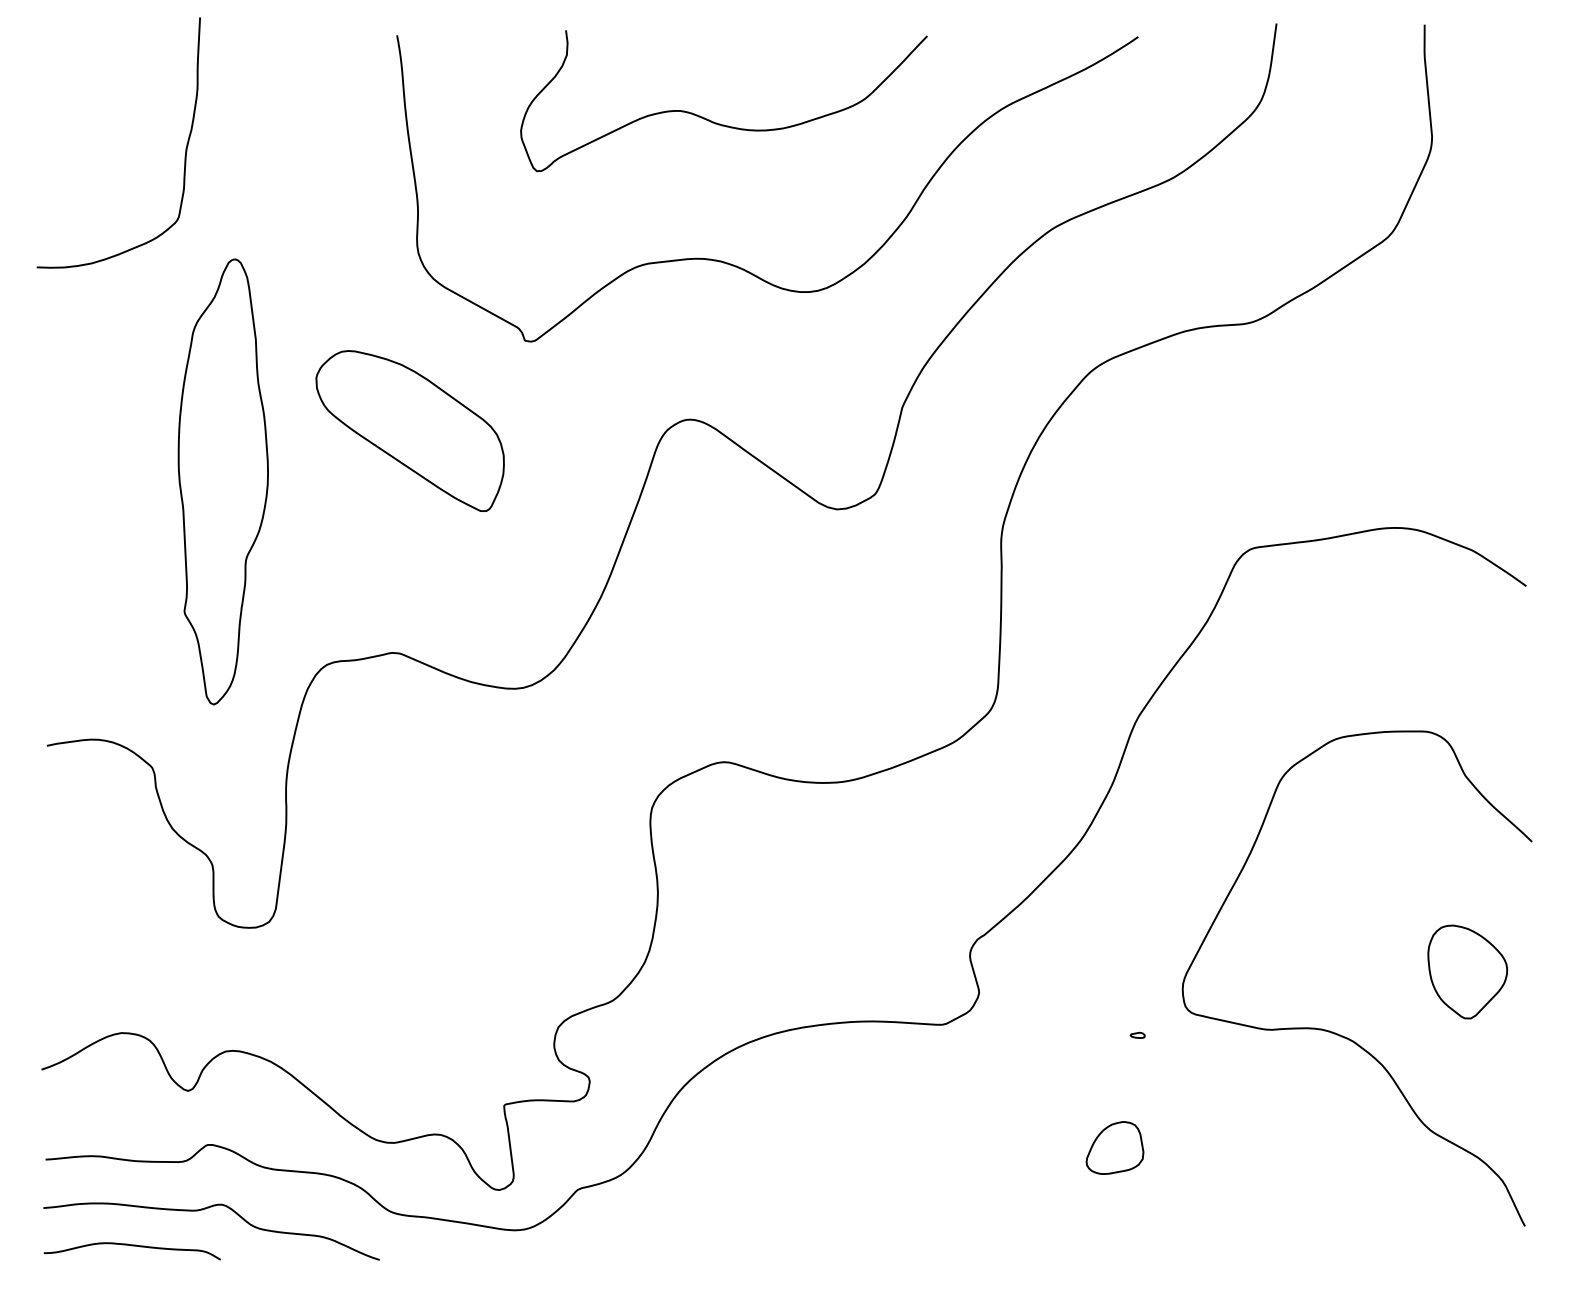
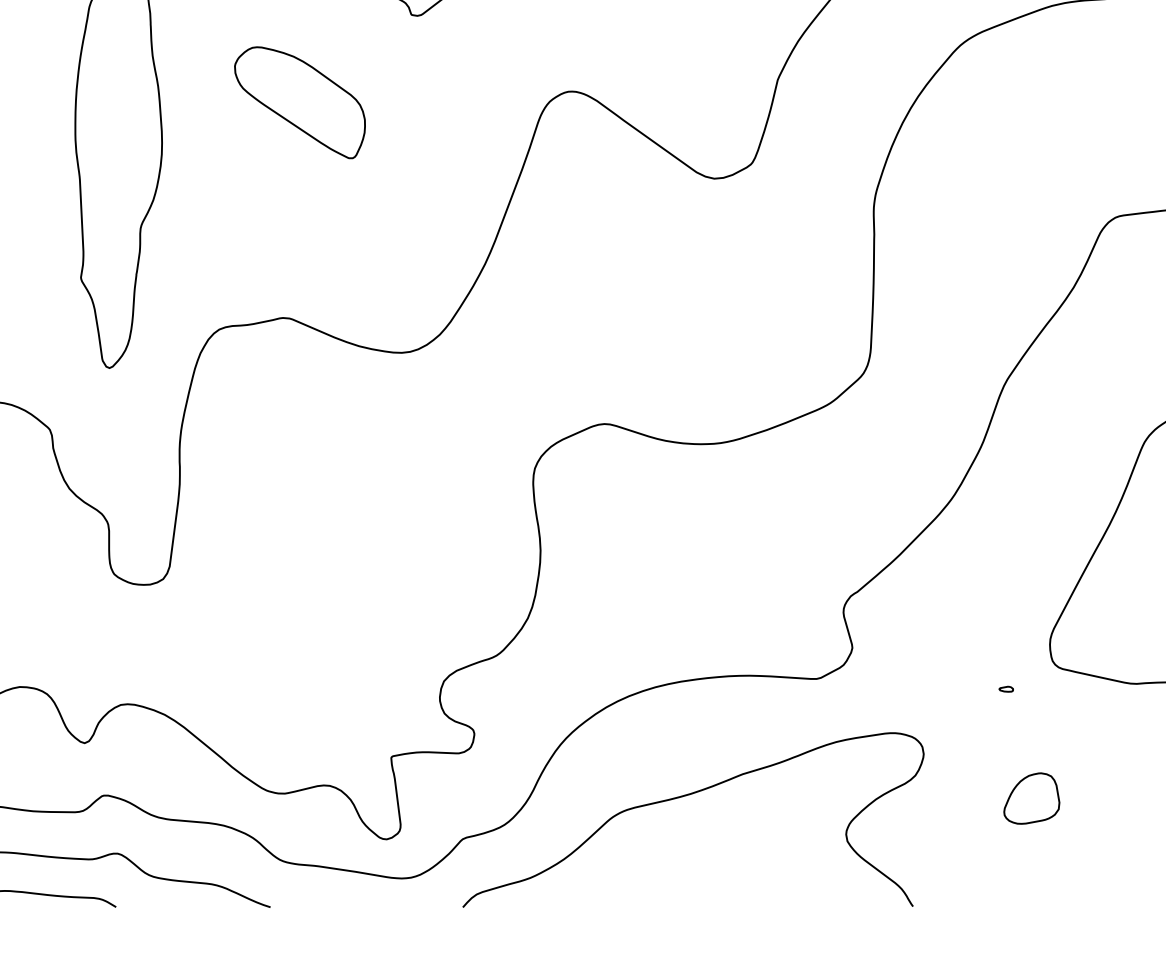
part: (409, 431) -> (299, 103), size x0.71
curve: (809, 1145) -> (687, 796), added
part: (1114, 1147) -> (1031, 798), moved

